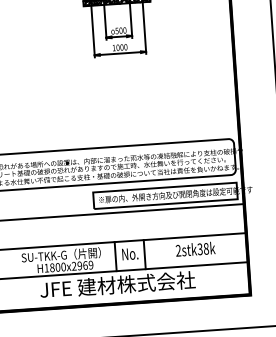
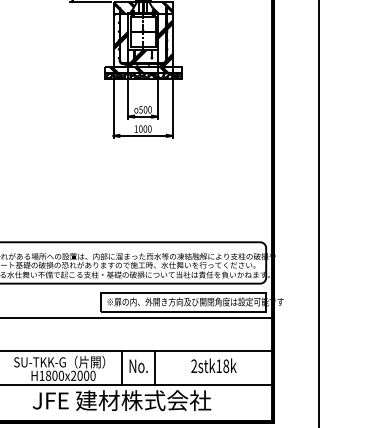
text: (199, 249) -> (218, 366), 2stk38k -> 2stk18k
text: (85, 265) -> (86, 375), H1800x2969 -> H1800x2000

